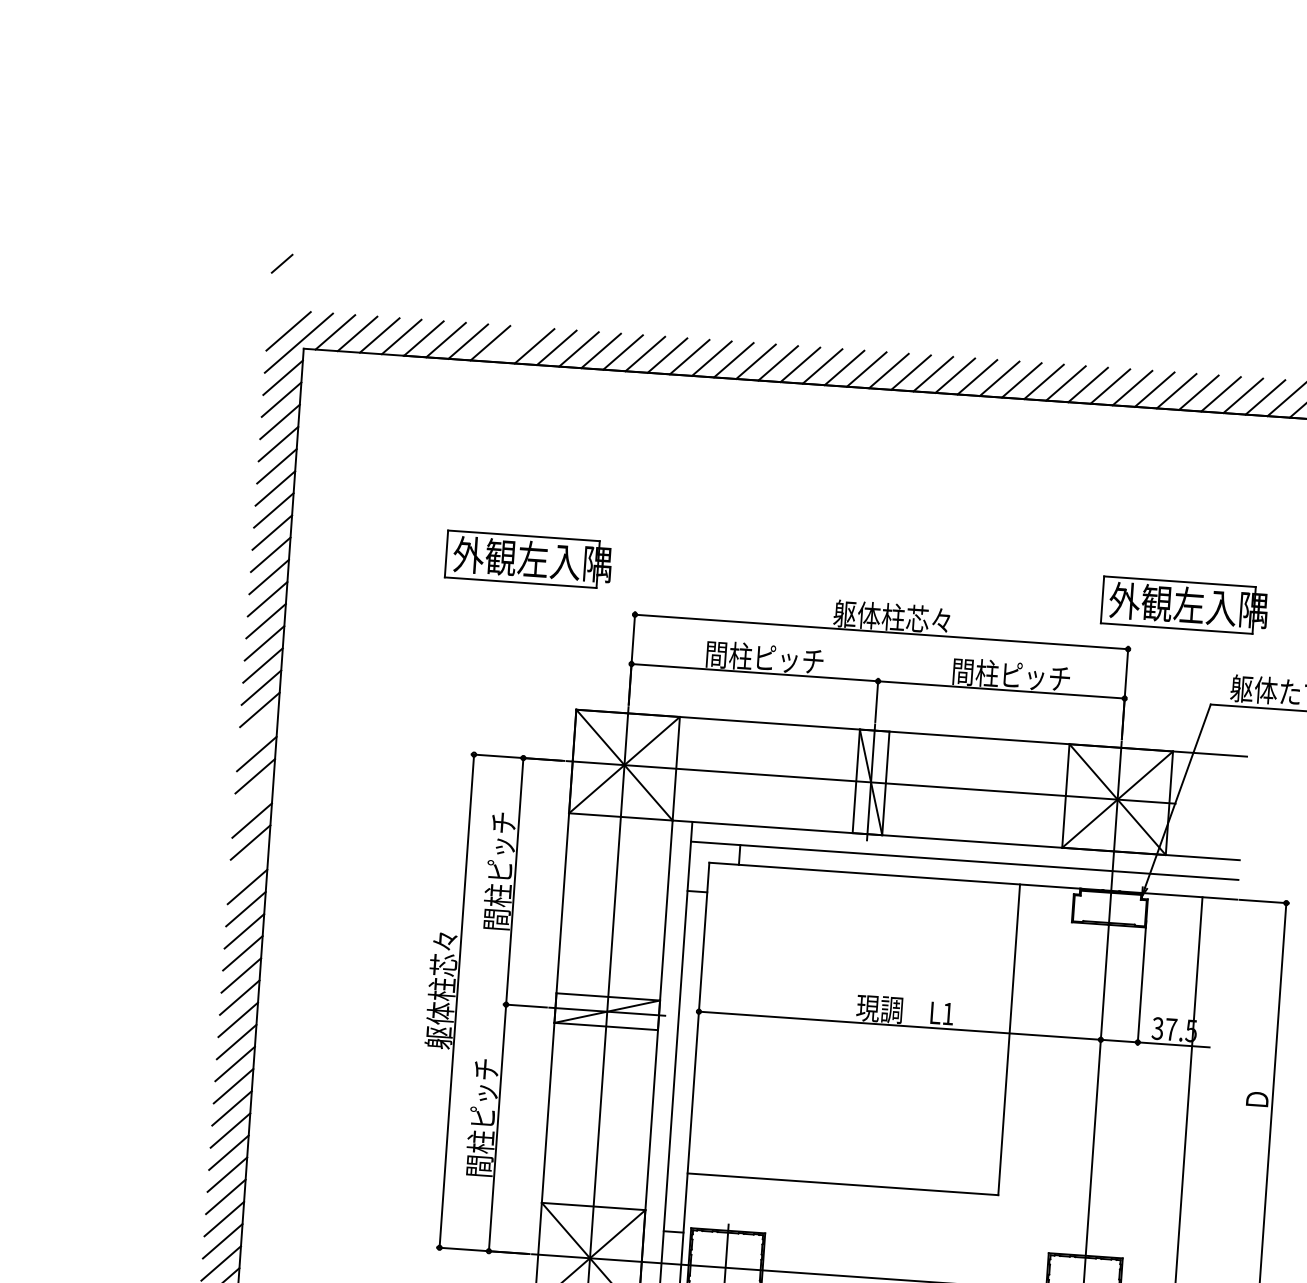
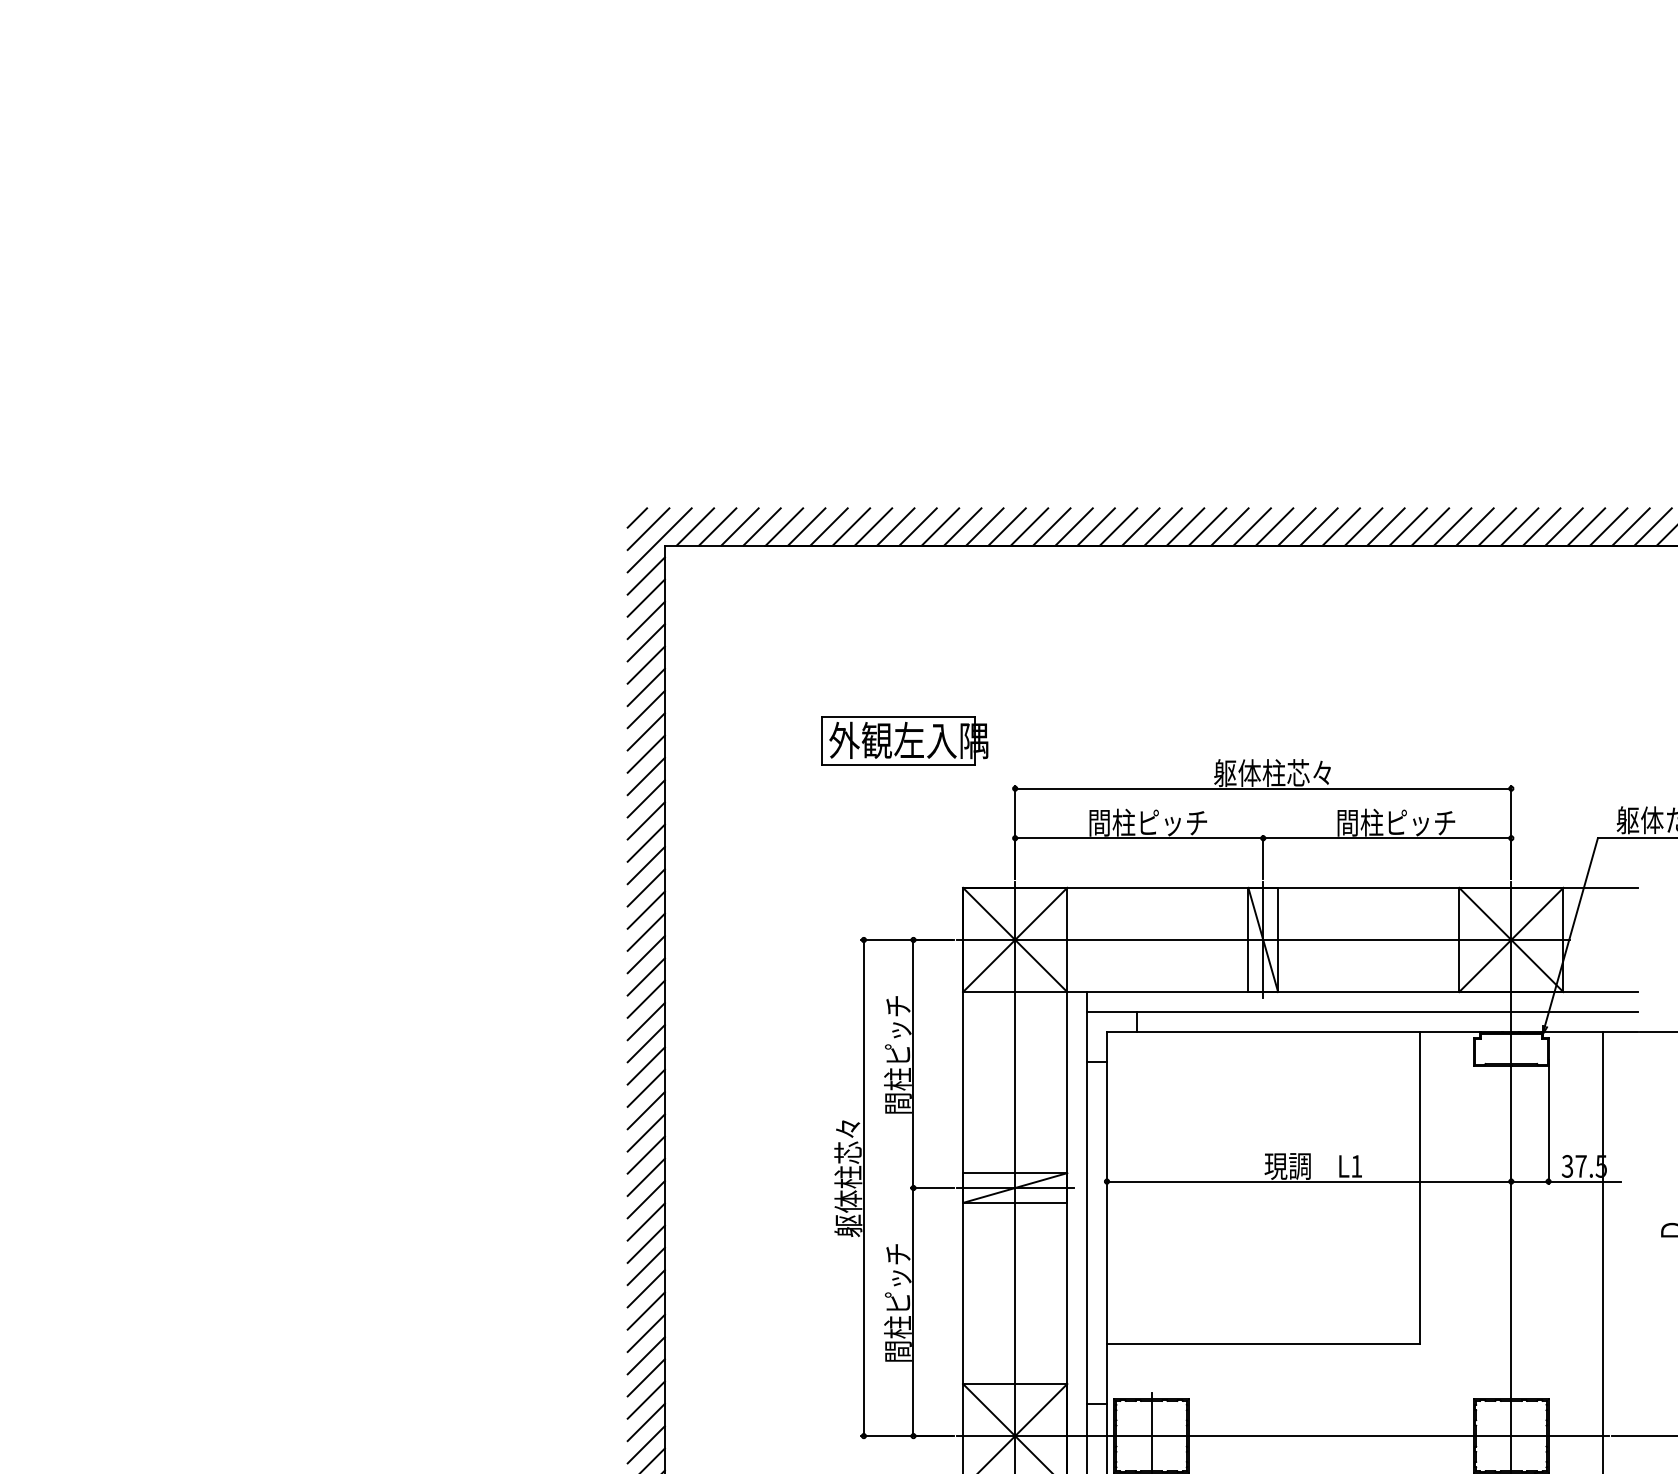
line: (282, 263) -> (637, 517), moved
line: (512, 344) -> (873, 526), added
part: (1184, 605) -> (1564, 740), removed
line: (257, 731) -> (645, 931), added
line: (252, 797) -> (645, 998), added
line: (248, 864) -> (645, 1065), added

